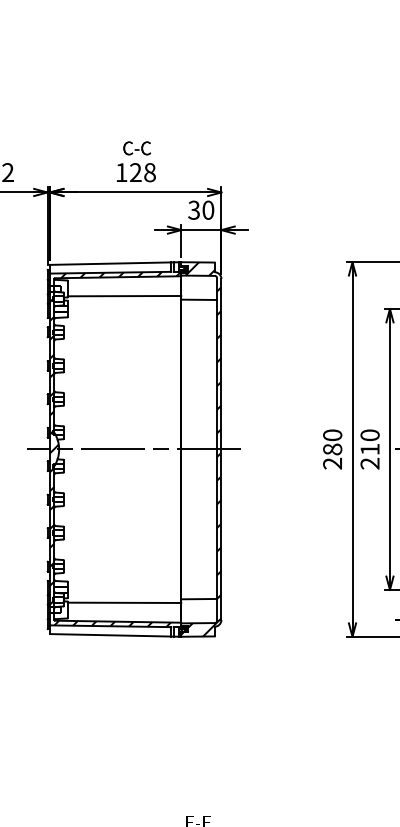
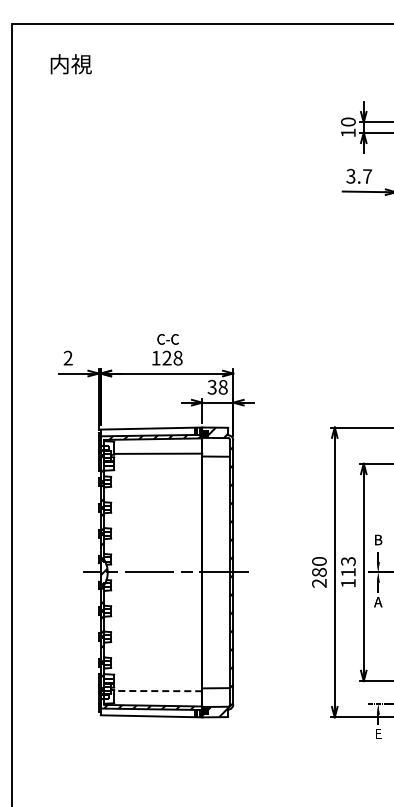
text: (207, 210) -> (222, 387), 30 -> 38
text: (370, 449) -> (348, 572), 210 -> 113
line: (124, 603) -> (158, 691), solid -> dashed

